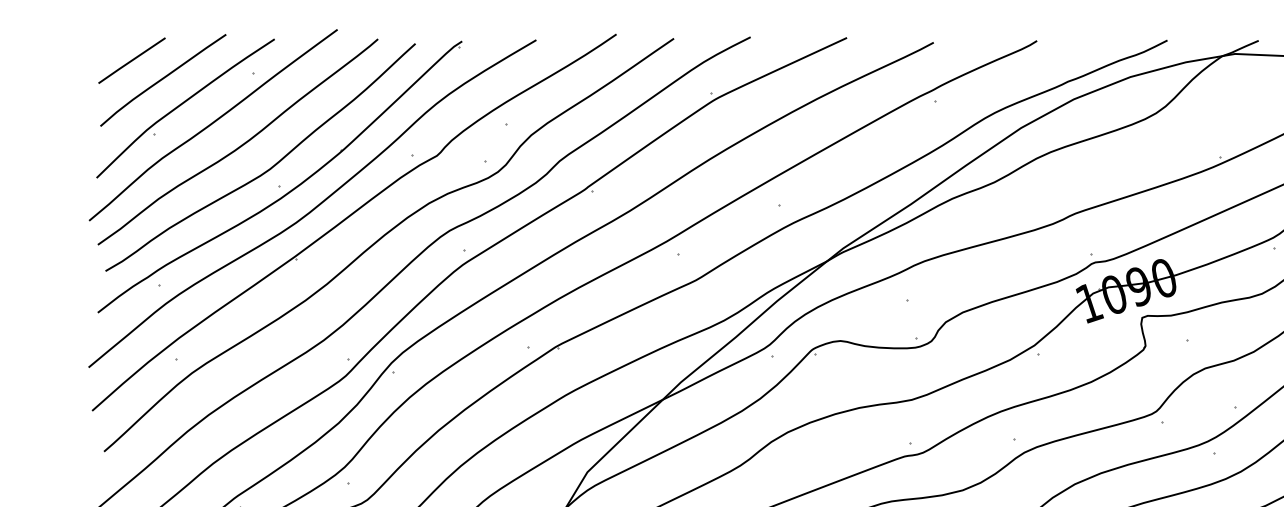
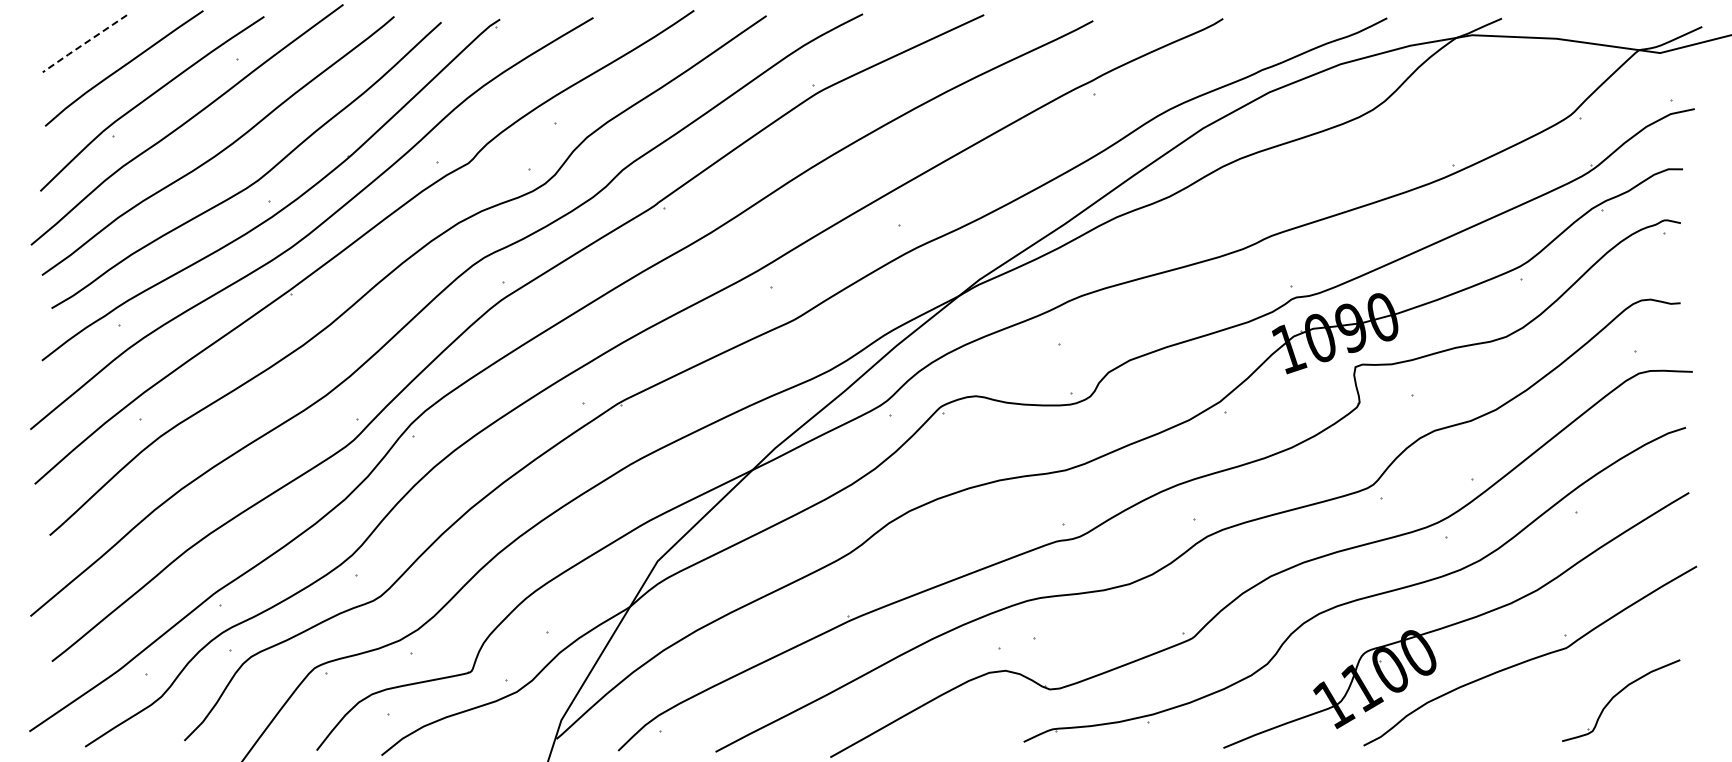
line: (131, 60) -> (84, 43), solid -> dashed

